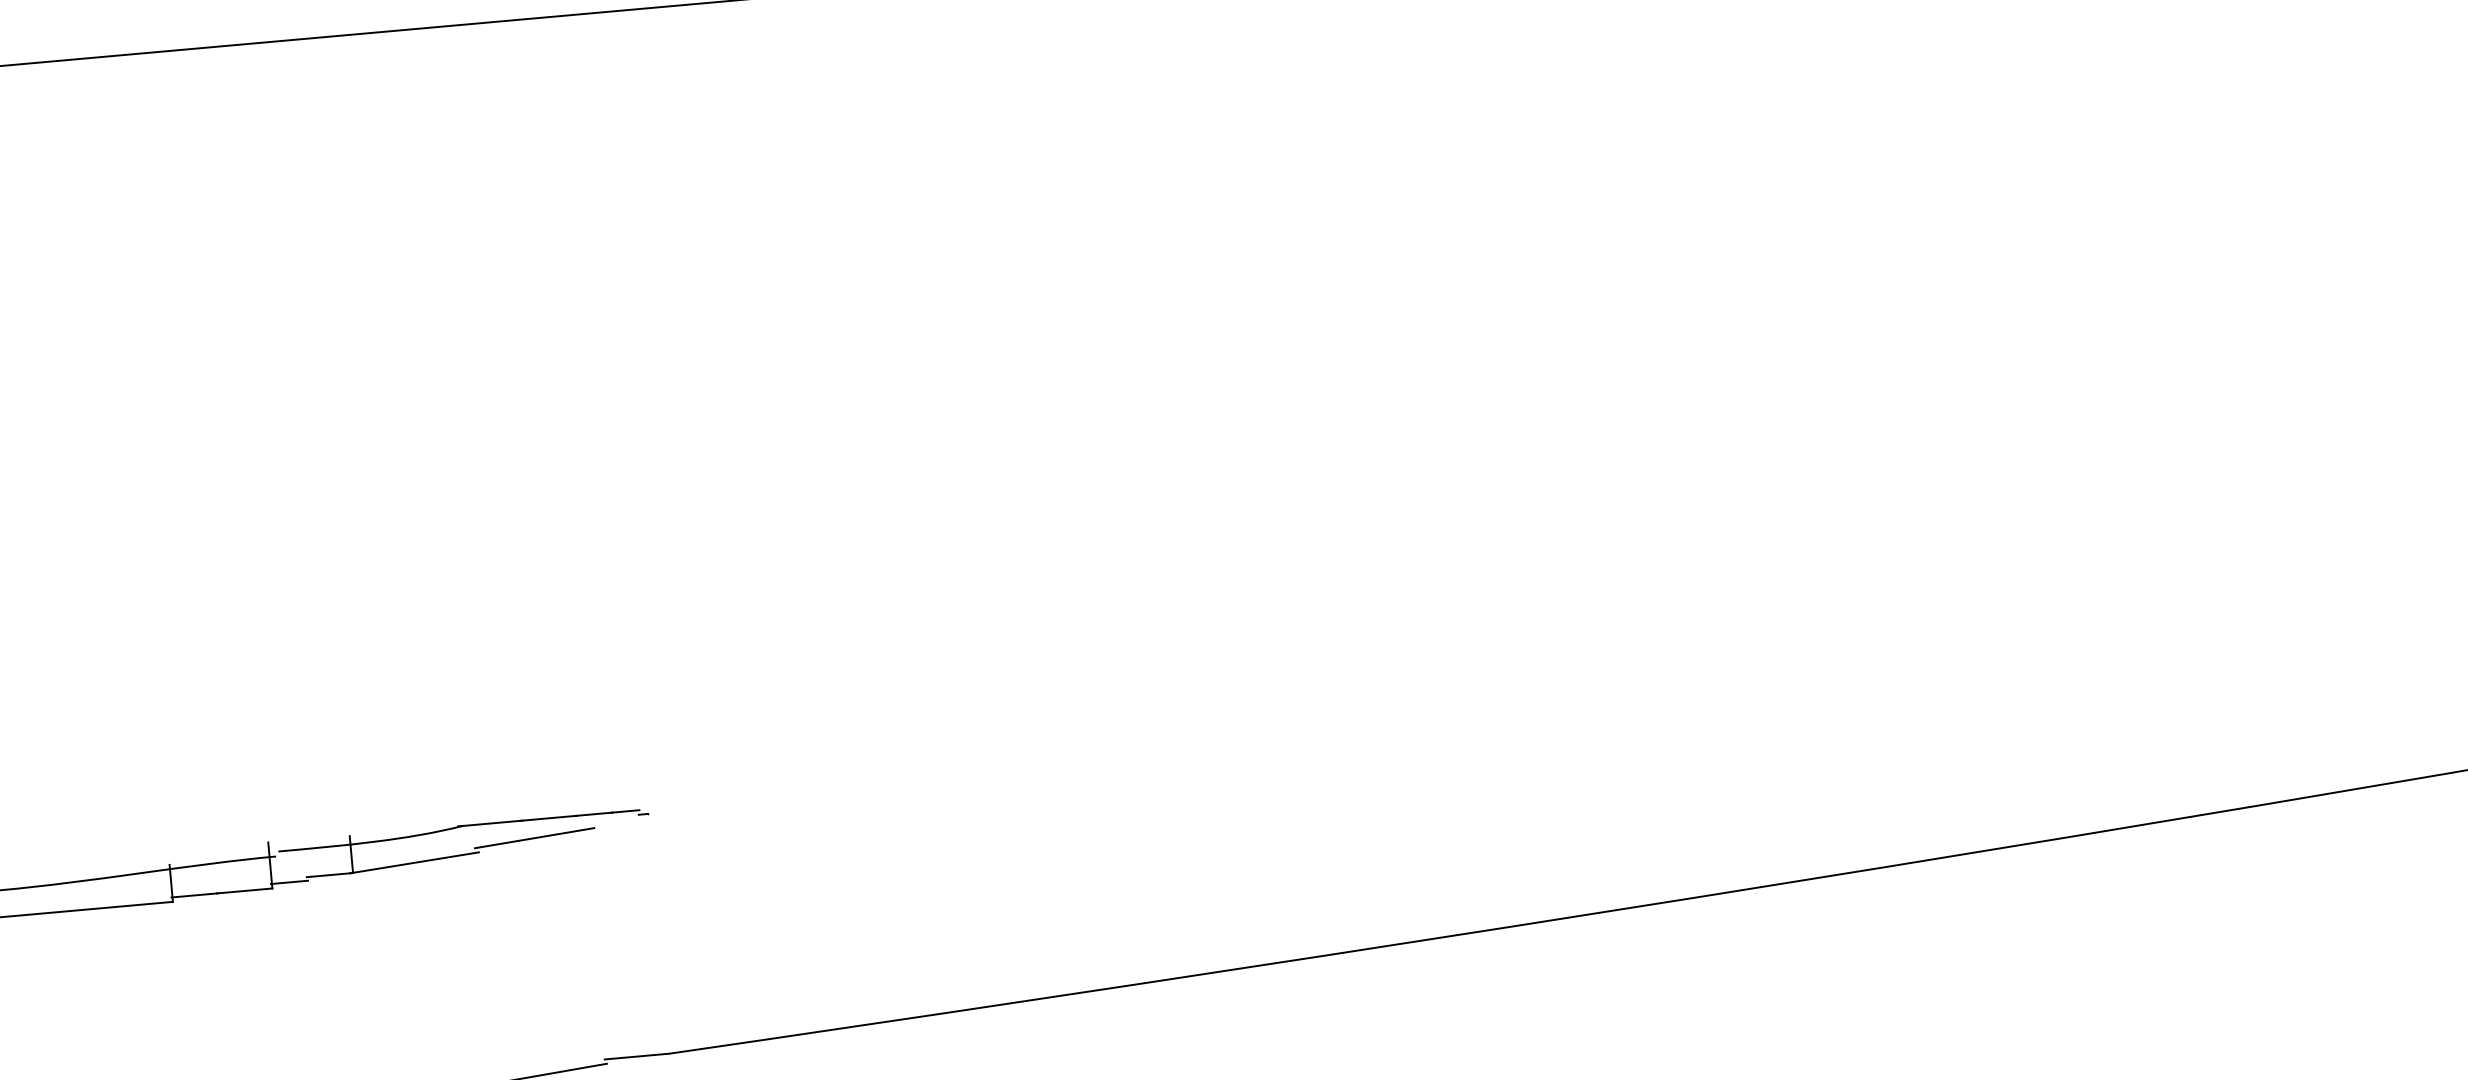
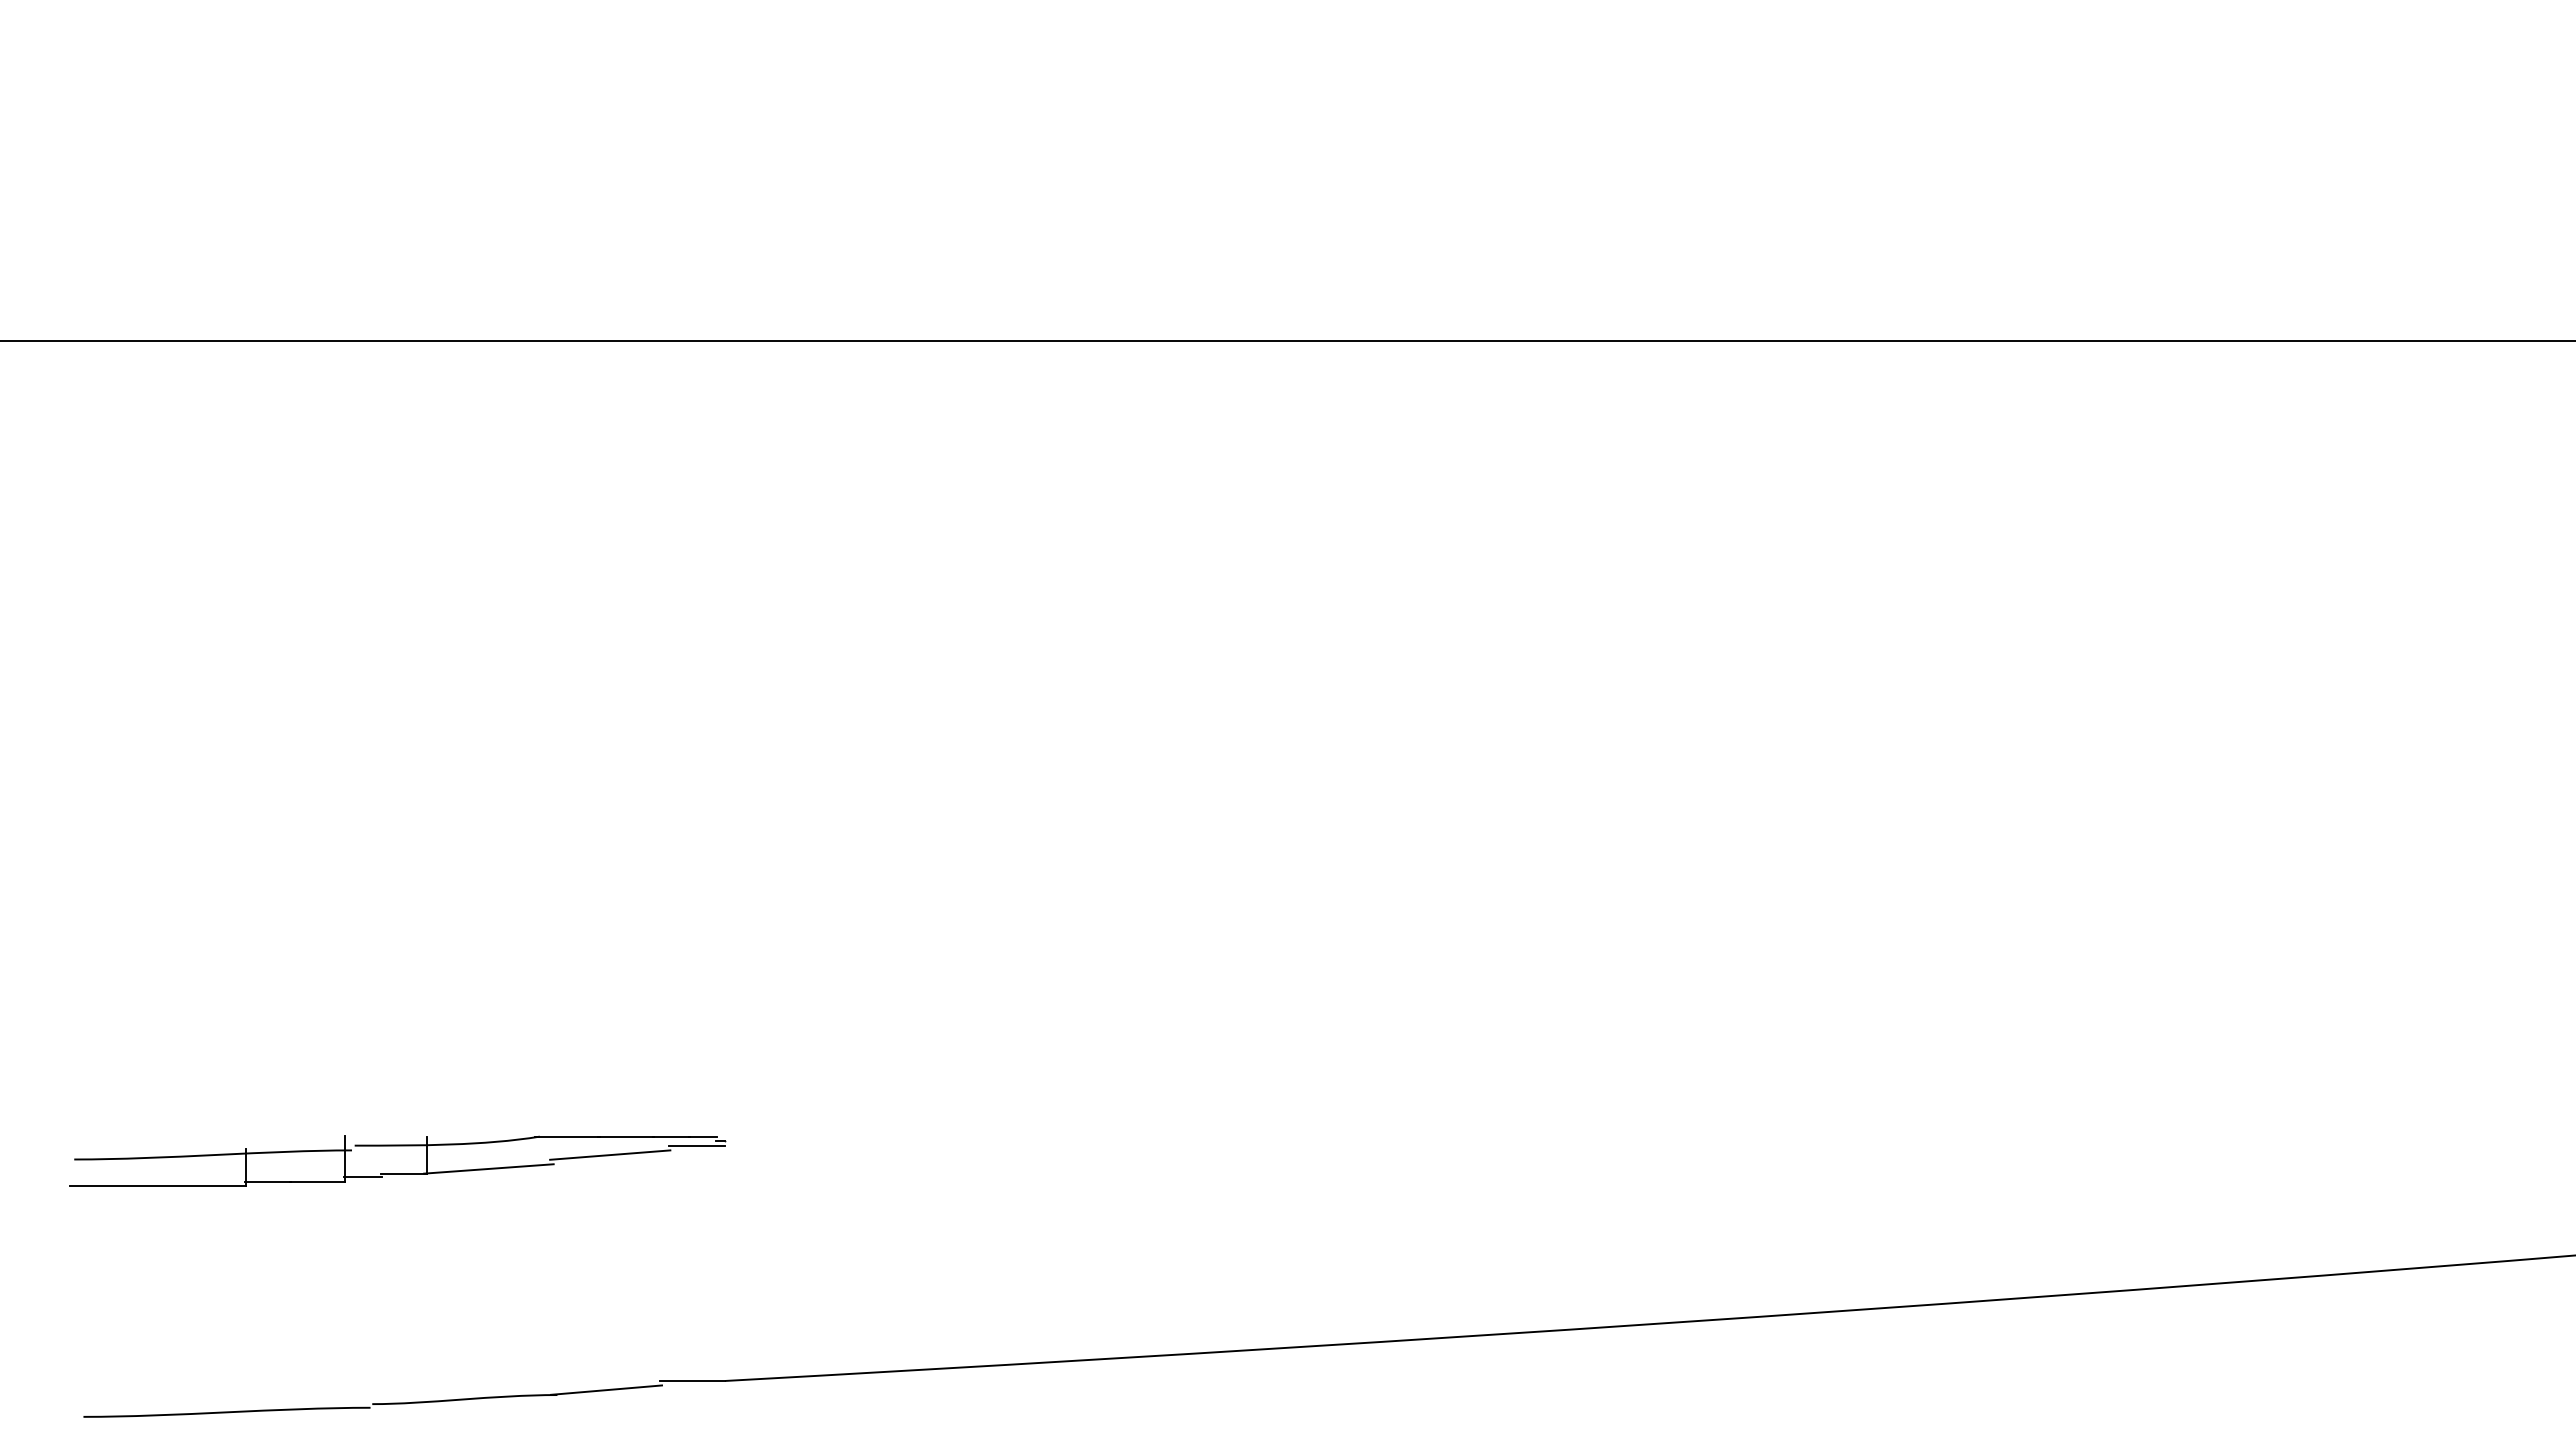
line: (620, 820) -> (697, 1145), added

